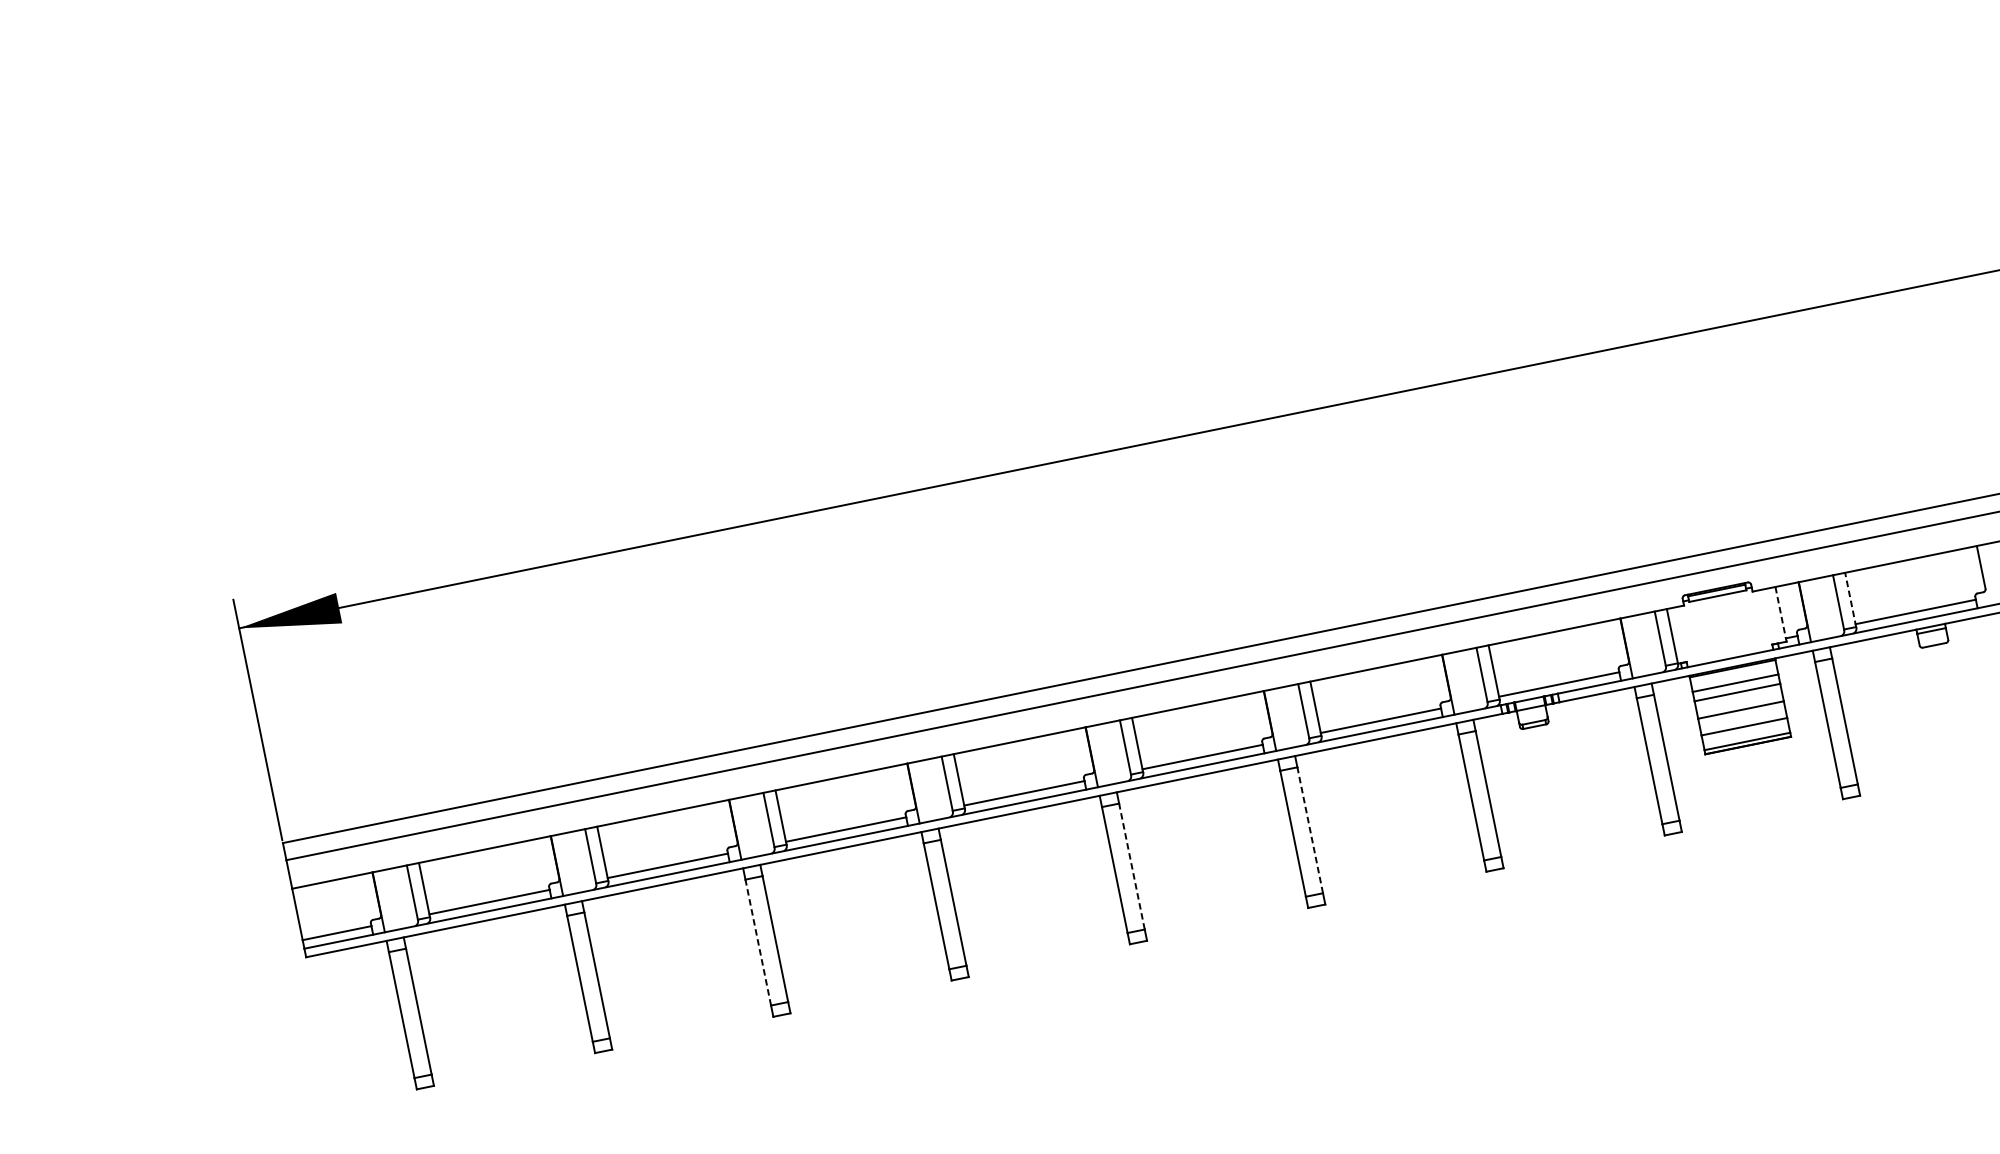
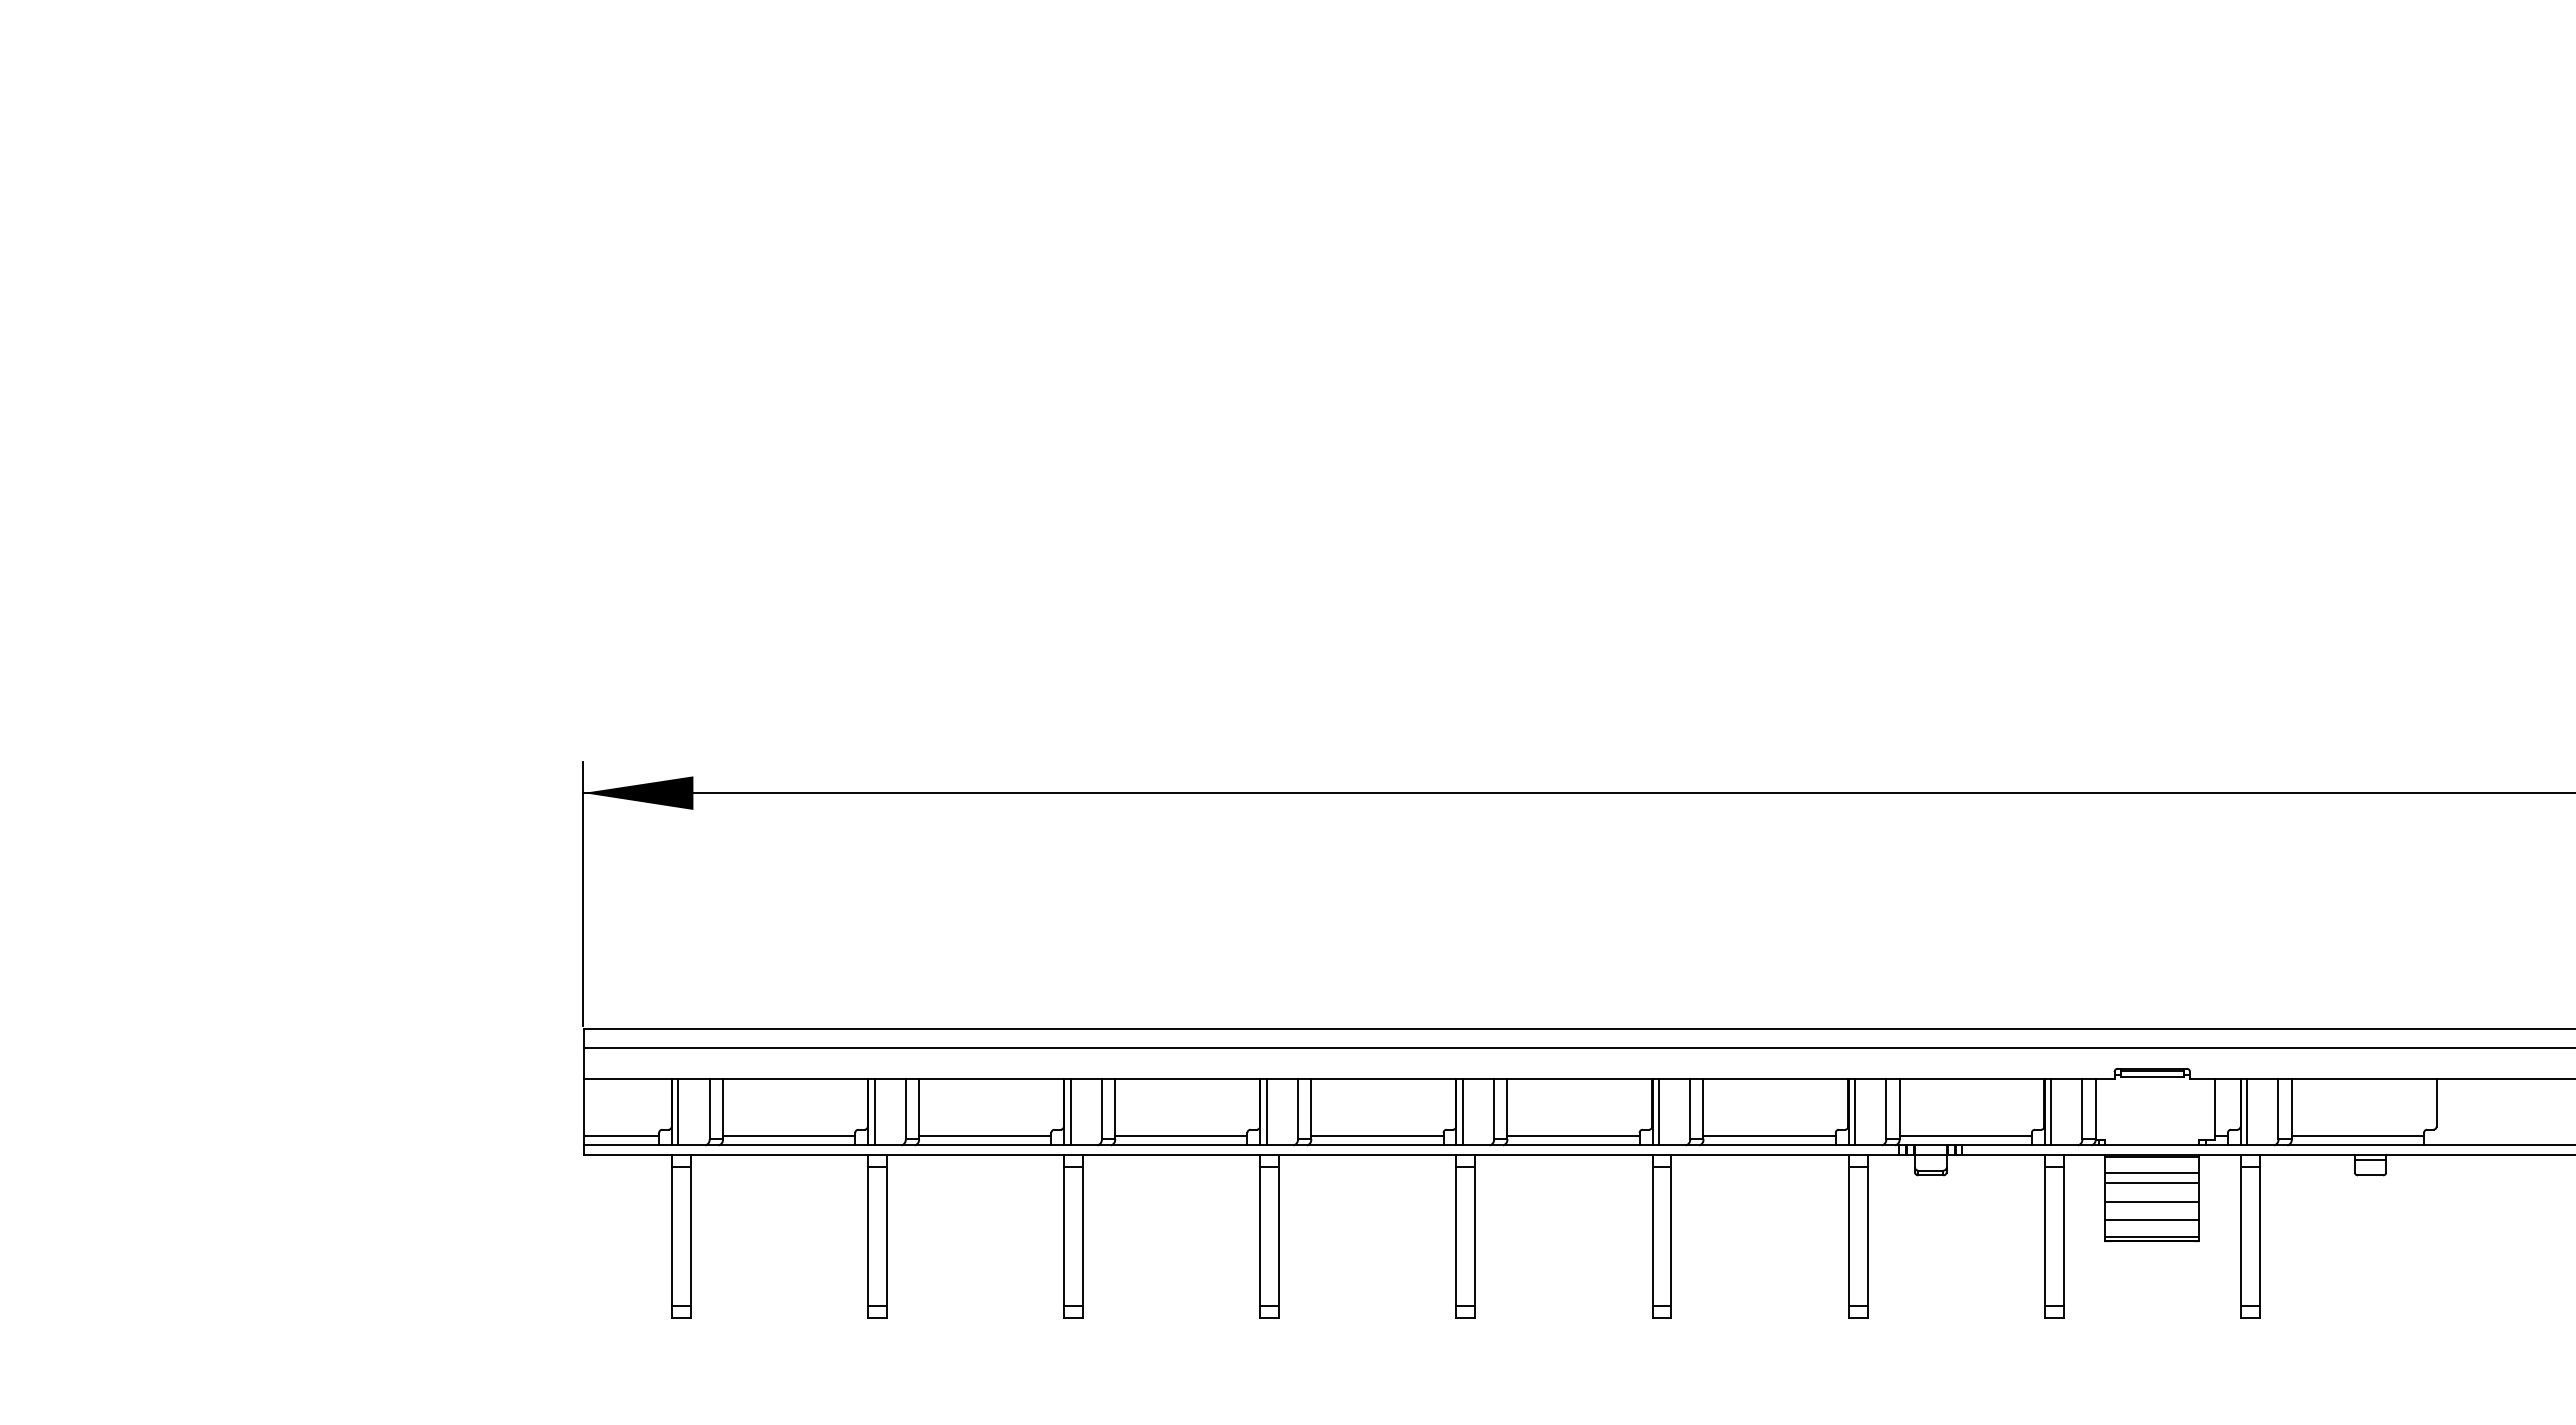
line: (1850, 600) -> (2291, 1109), dashed -> solid
line: (1811, 611) -> (2247, 1112), added
line: (1781, 615) -> (2215, 1110), dashed -> solid
line: (1632, 647) -> (2051, 1112), added
line: (1454, 683) -> (1855, 1112), added
line: (1275, 719) -> (1658, 1112), added
line: (1097, 756) -> (1462, 1112), added
line: (919, 792) -> (1266, 1112), added
line: (741, 828) -> (1070, 1112), added
line: (1310, 830) -> (1671, 1236), dashed -> solid
line: (562, 864) -> (874, 1112), added
line: (1132, 866) -> (1475, 1236), dashed -> solid
line: (384, 901) -> (678, 1112), added
line: (758, 942) -> (1064, 1236), dashed -> solid

